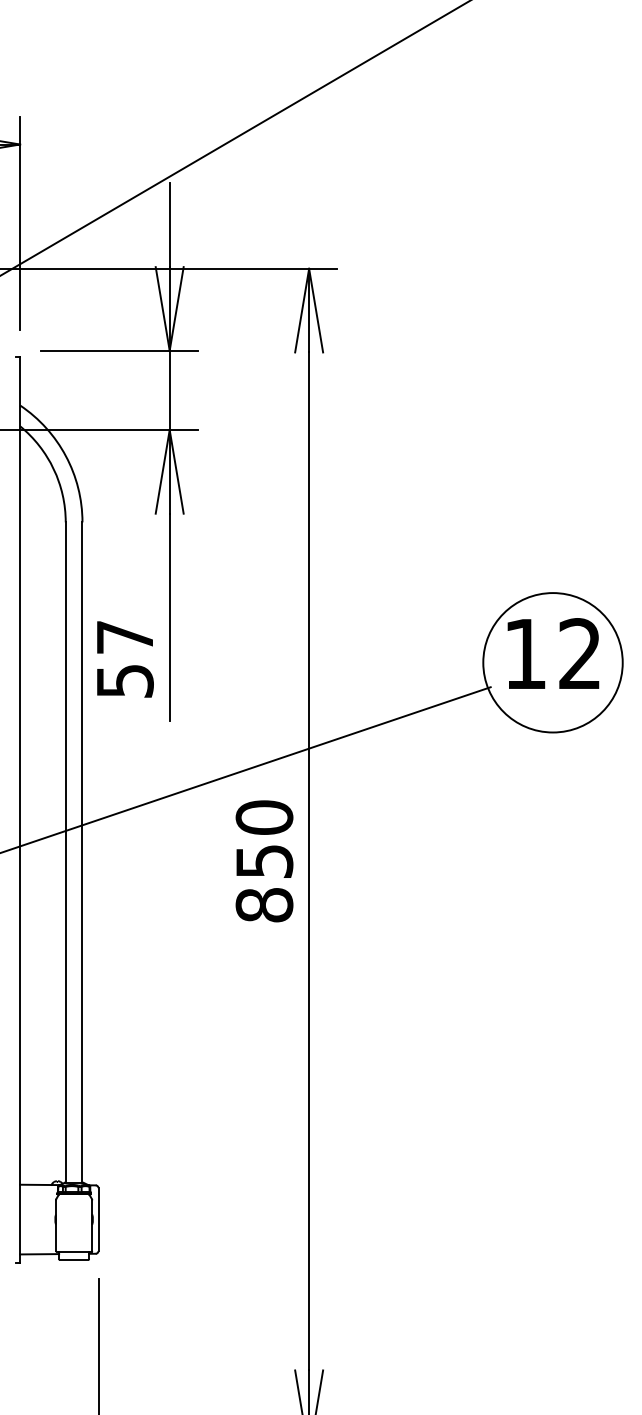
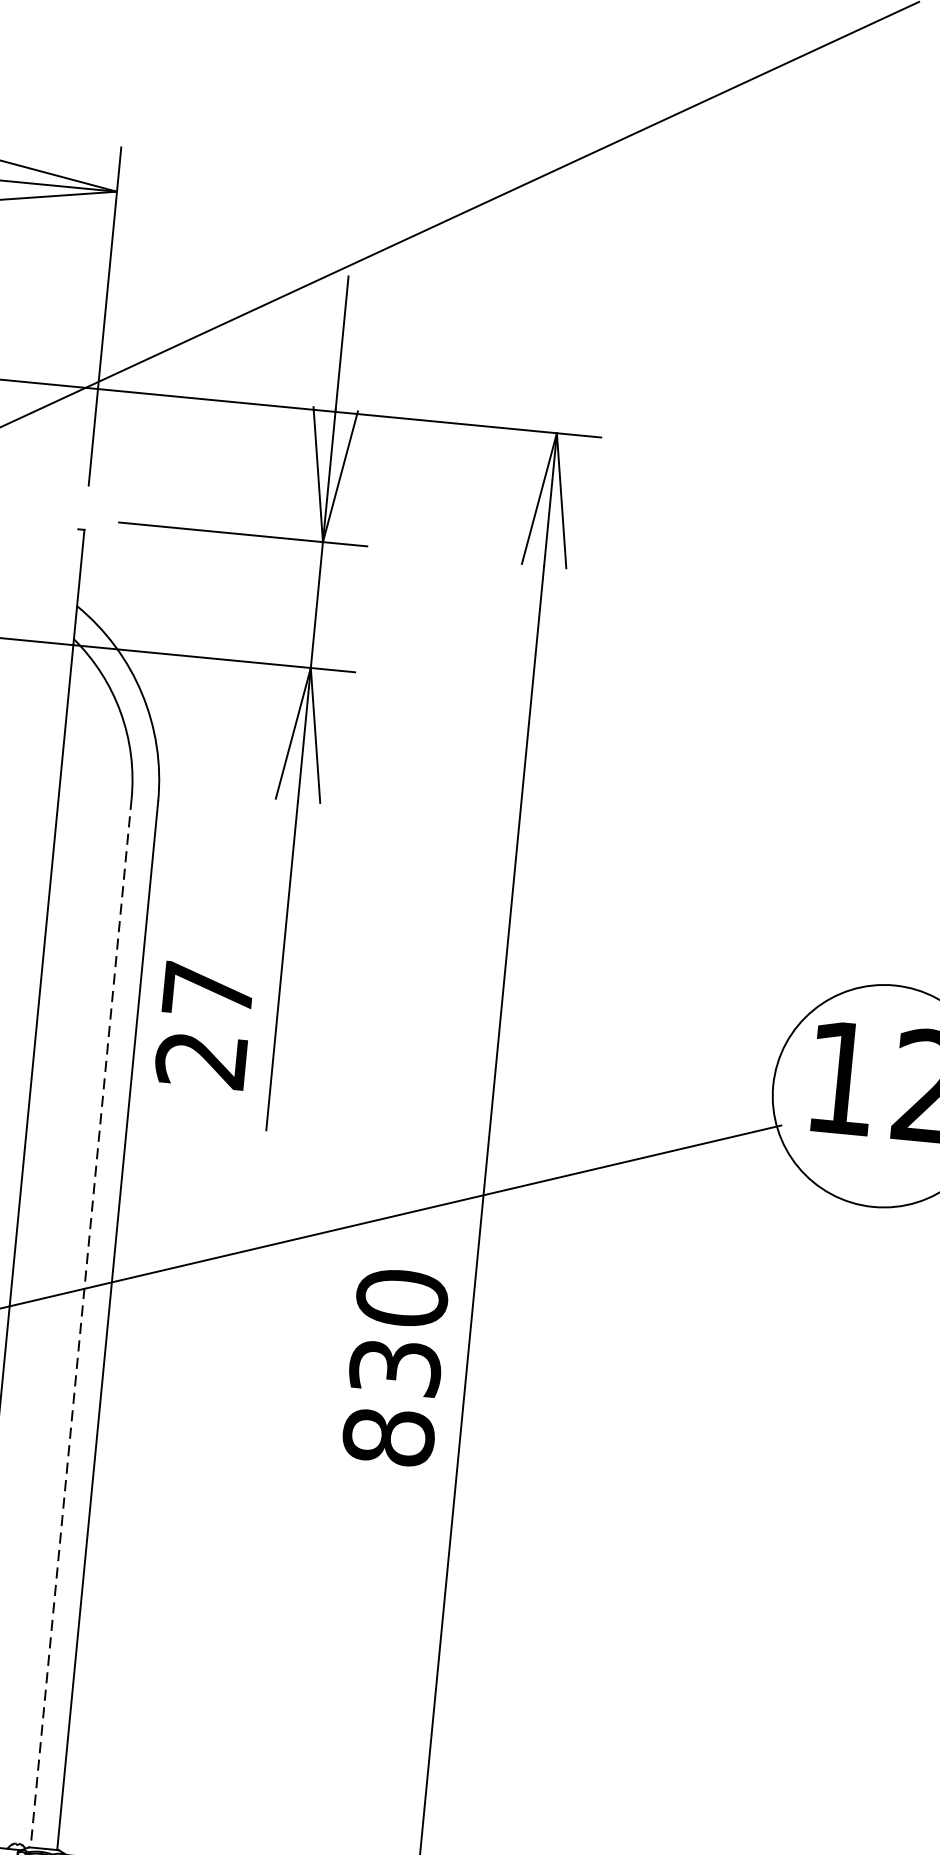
text: (124, 681) -> (200, 1060), 57 -> 27
line: (65, 853) -> (80, 1324), solid -> dashed
text: (263, 861) -> (393, 1367), 850 -> 830

